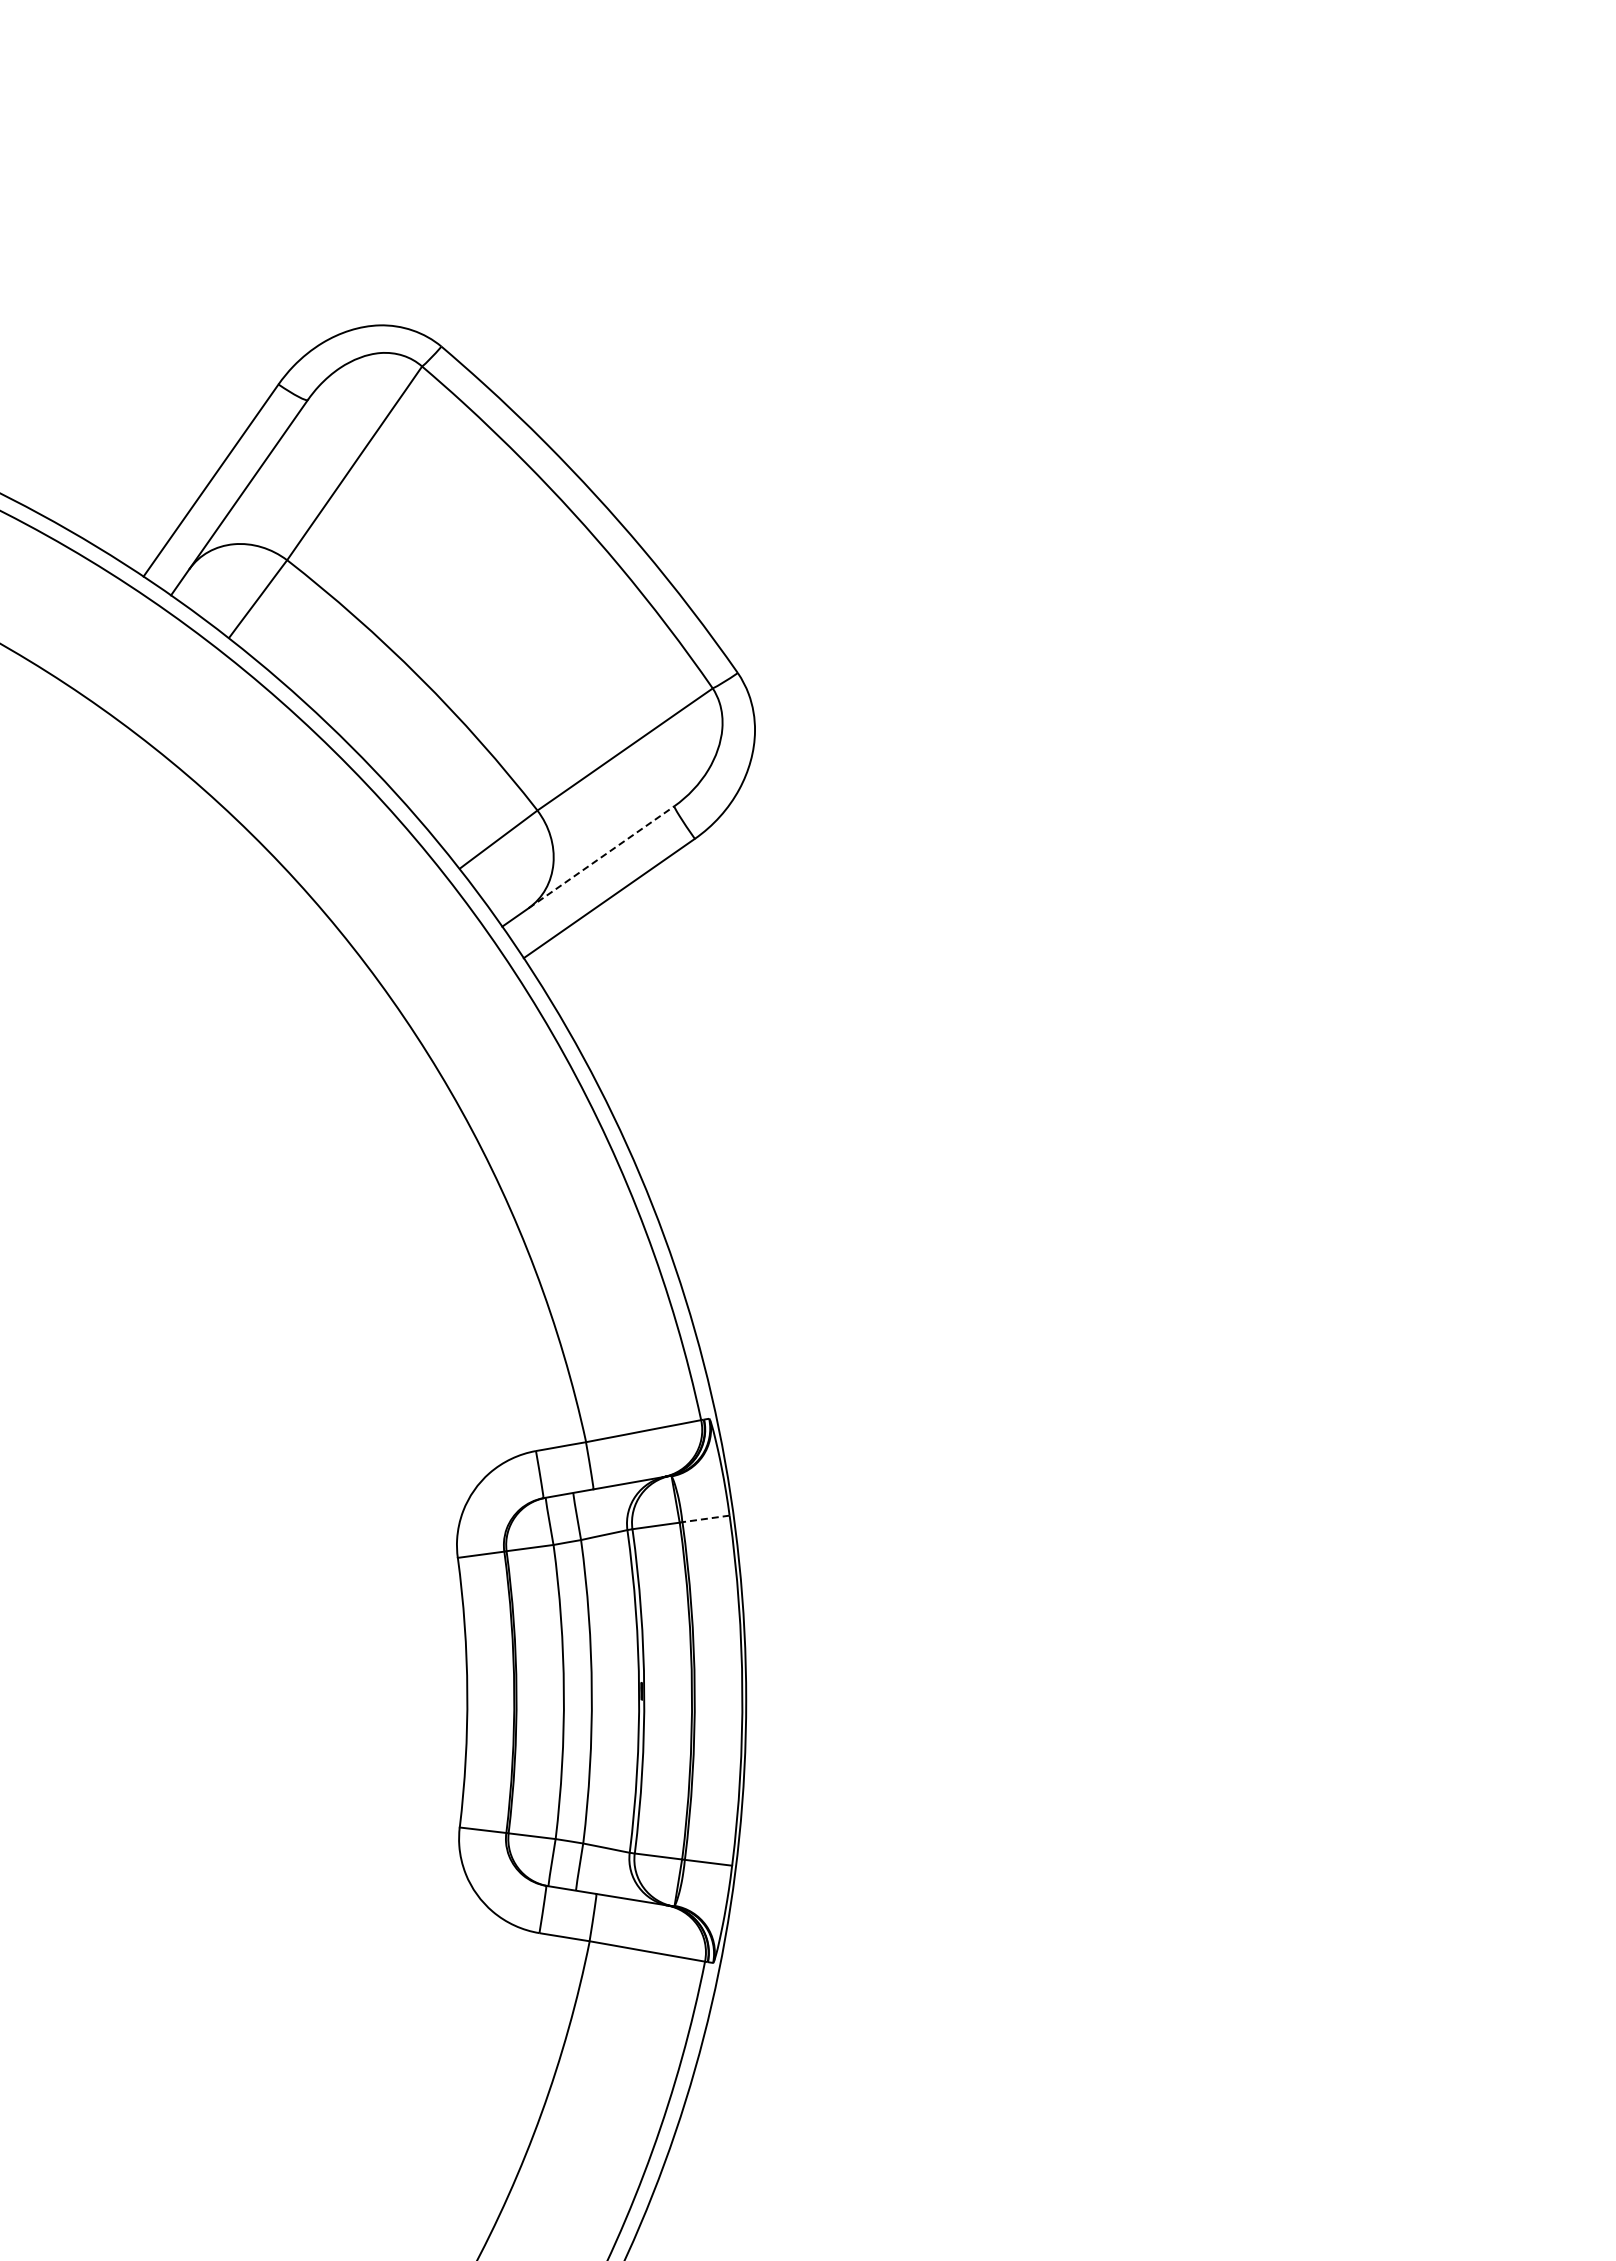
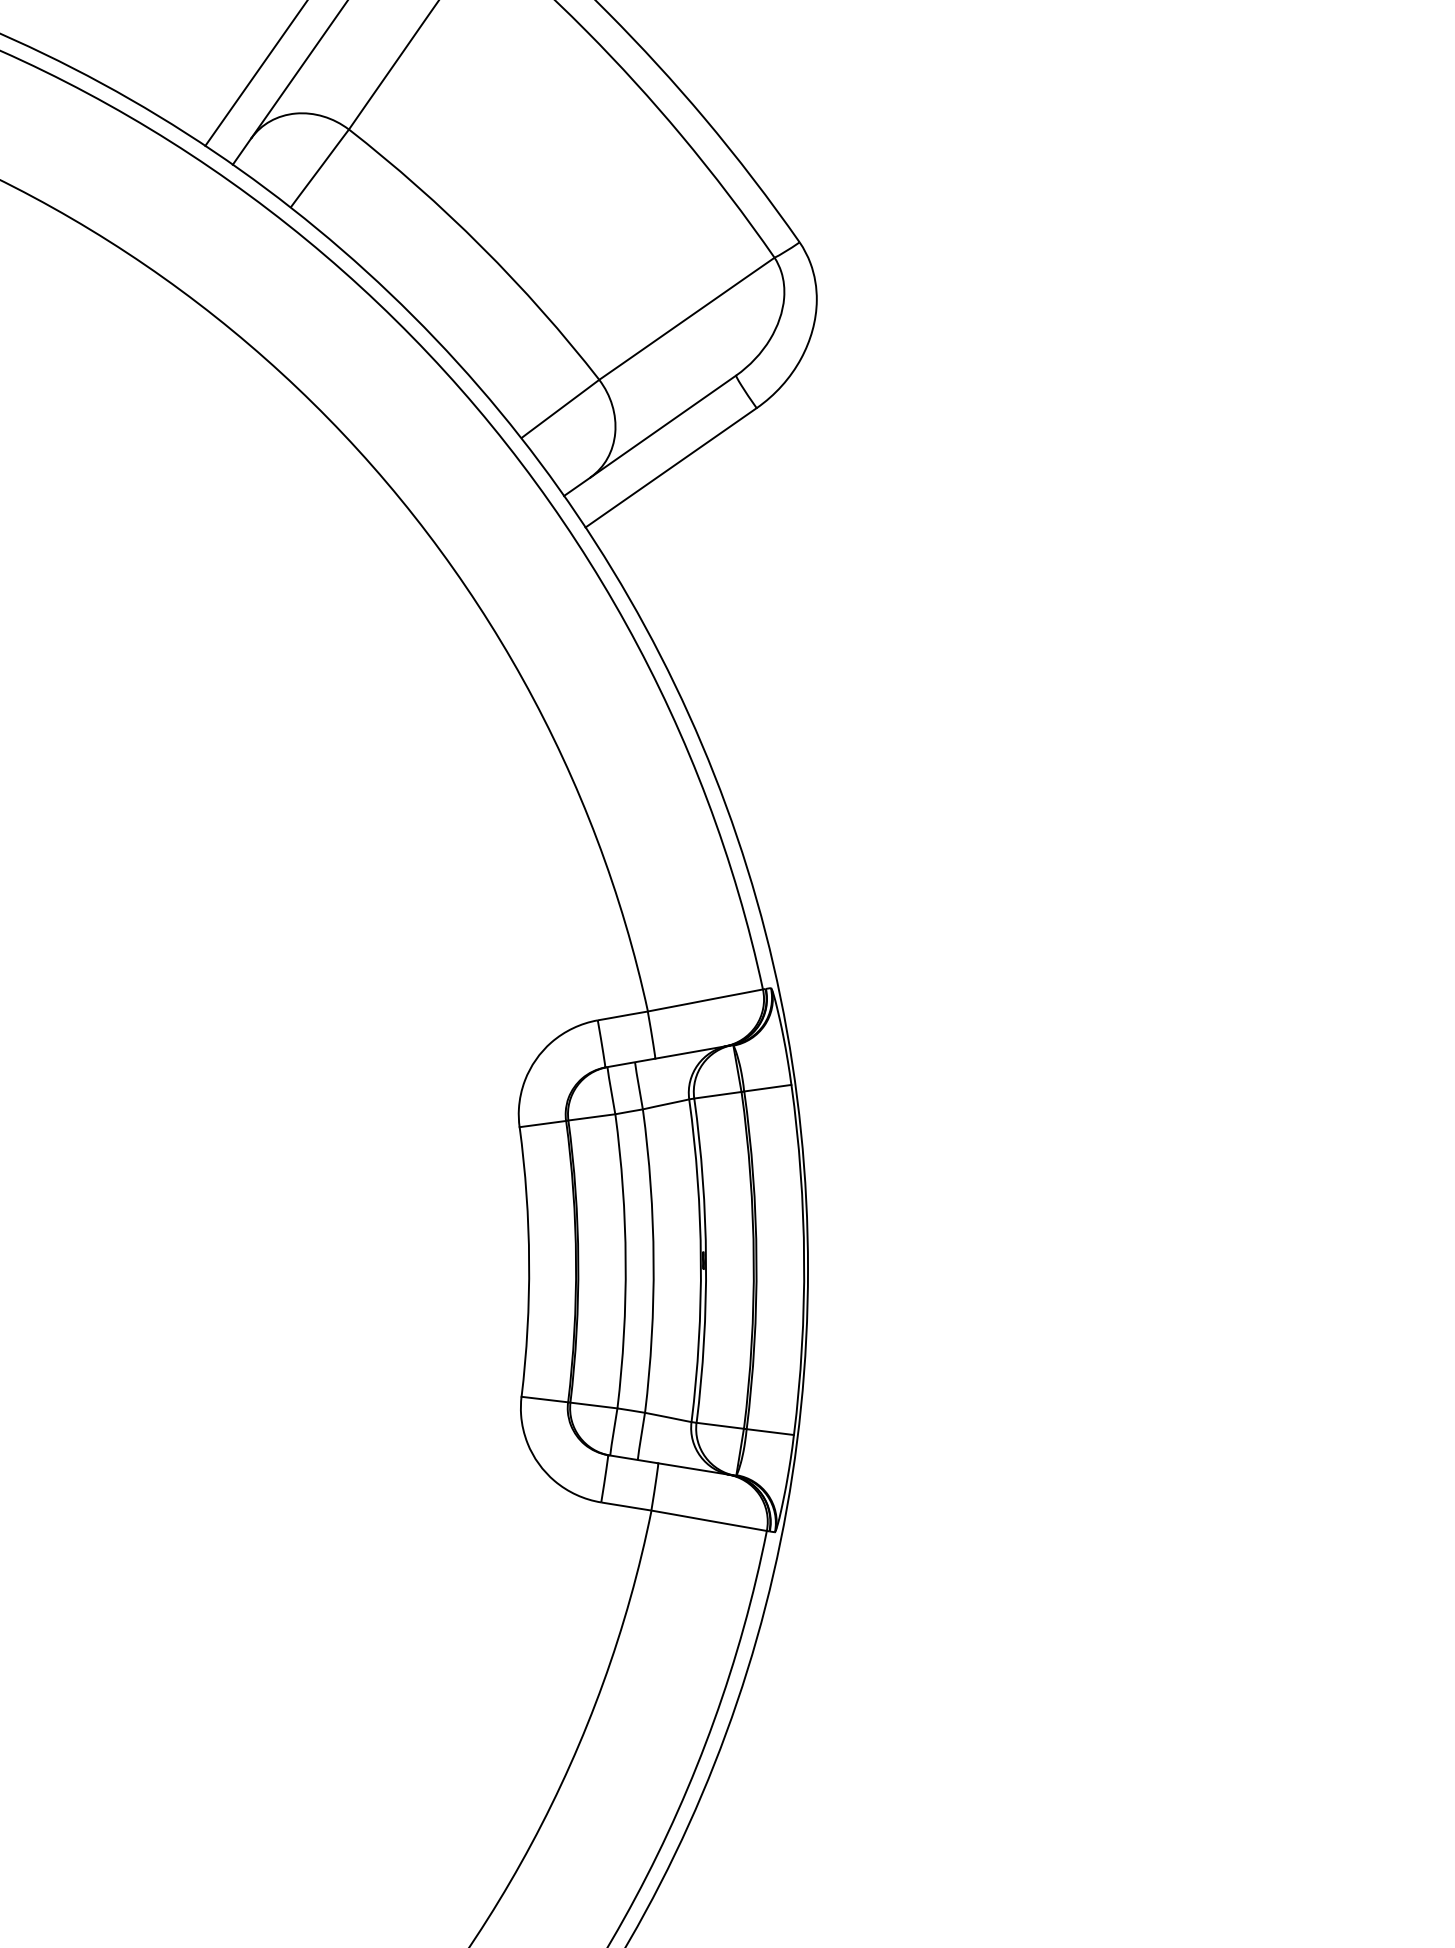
line: (601, 857) -> (663, 426), dashed -> solid
line: (705, 1518) -> (767, 1087), dashed -> solid

